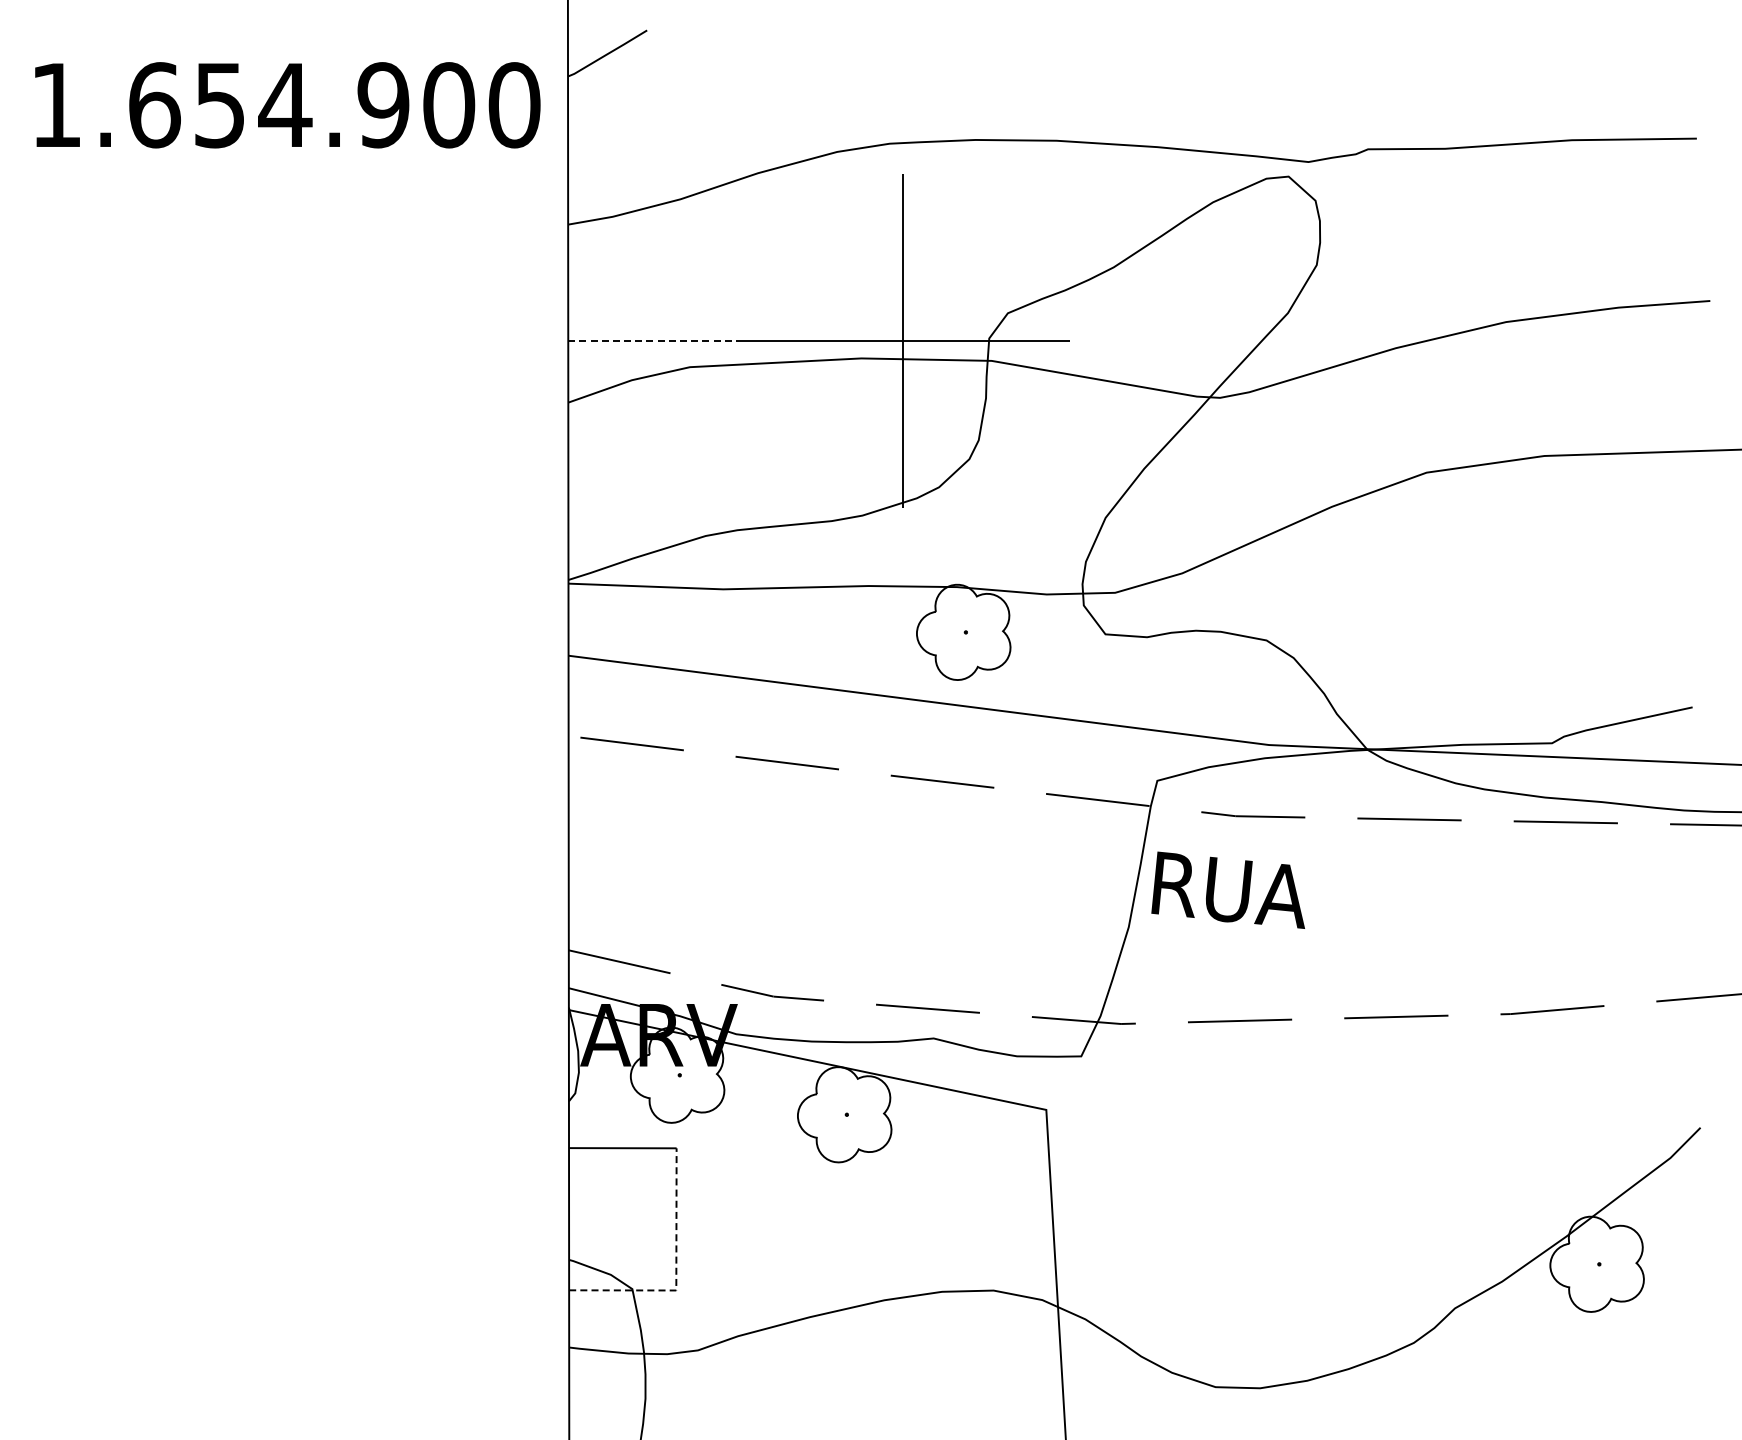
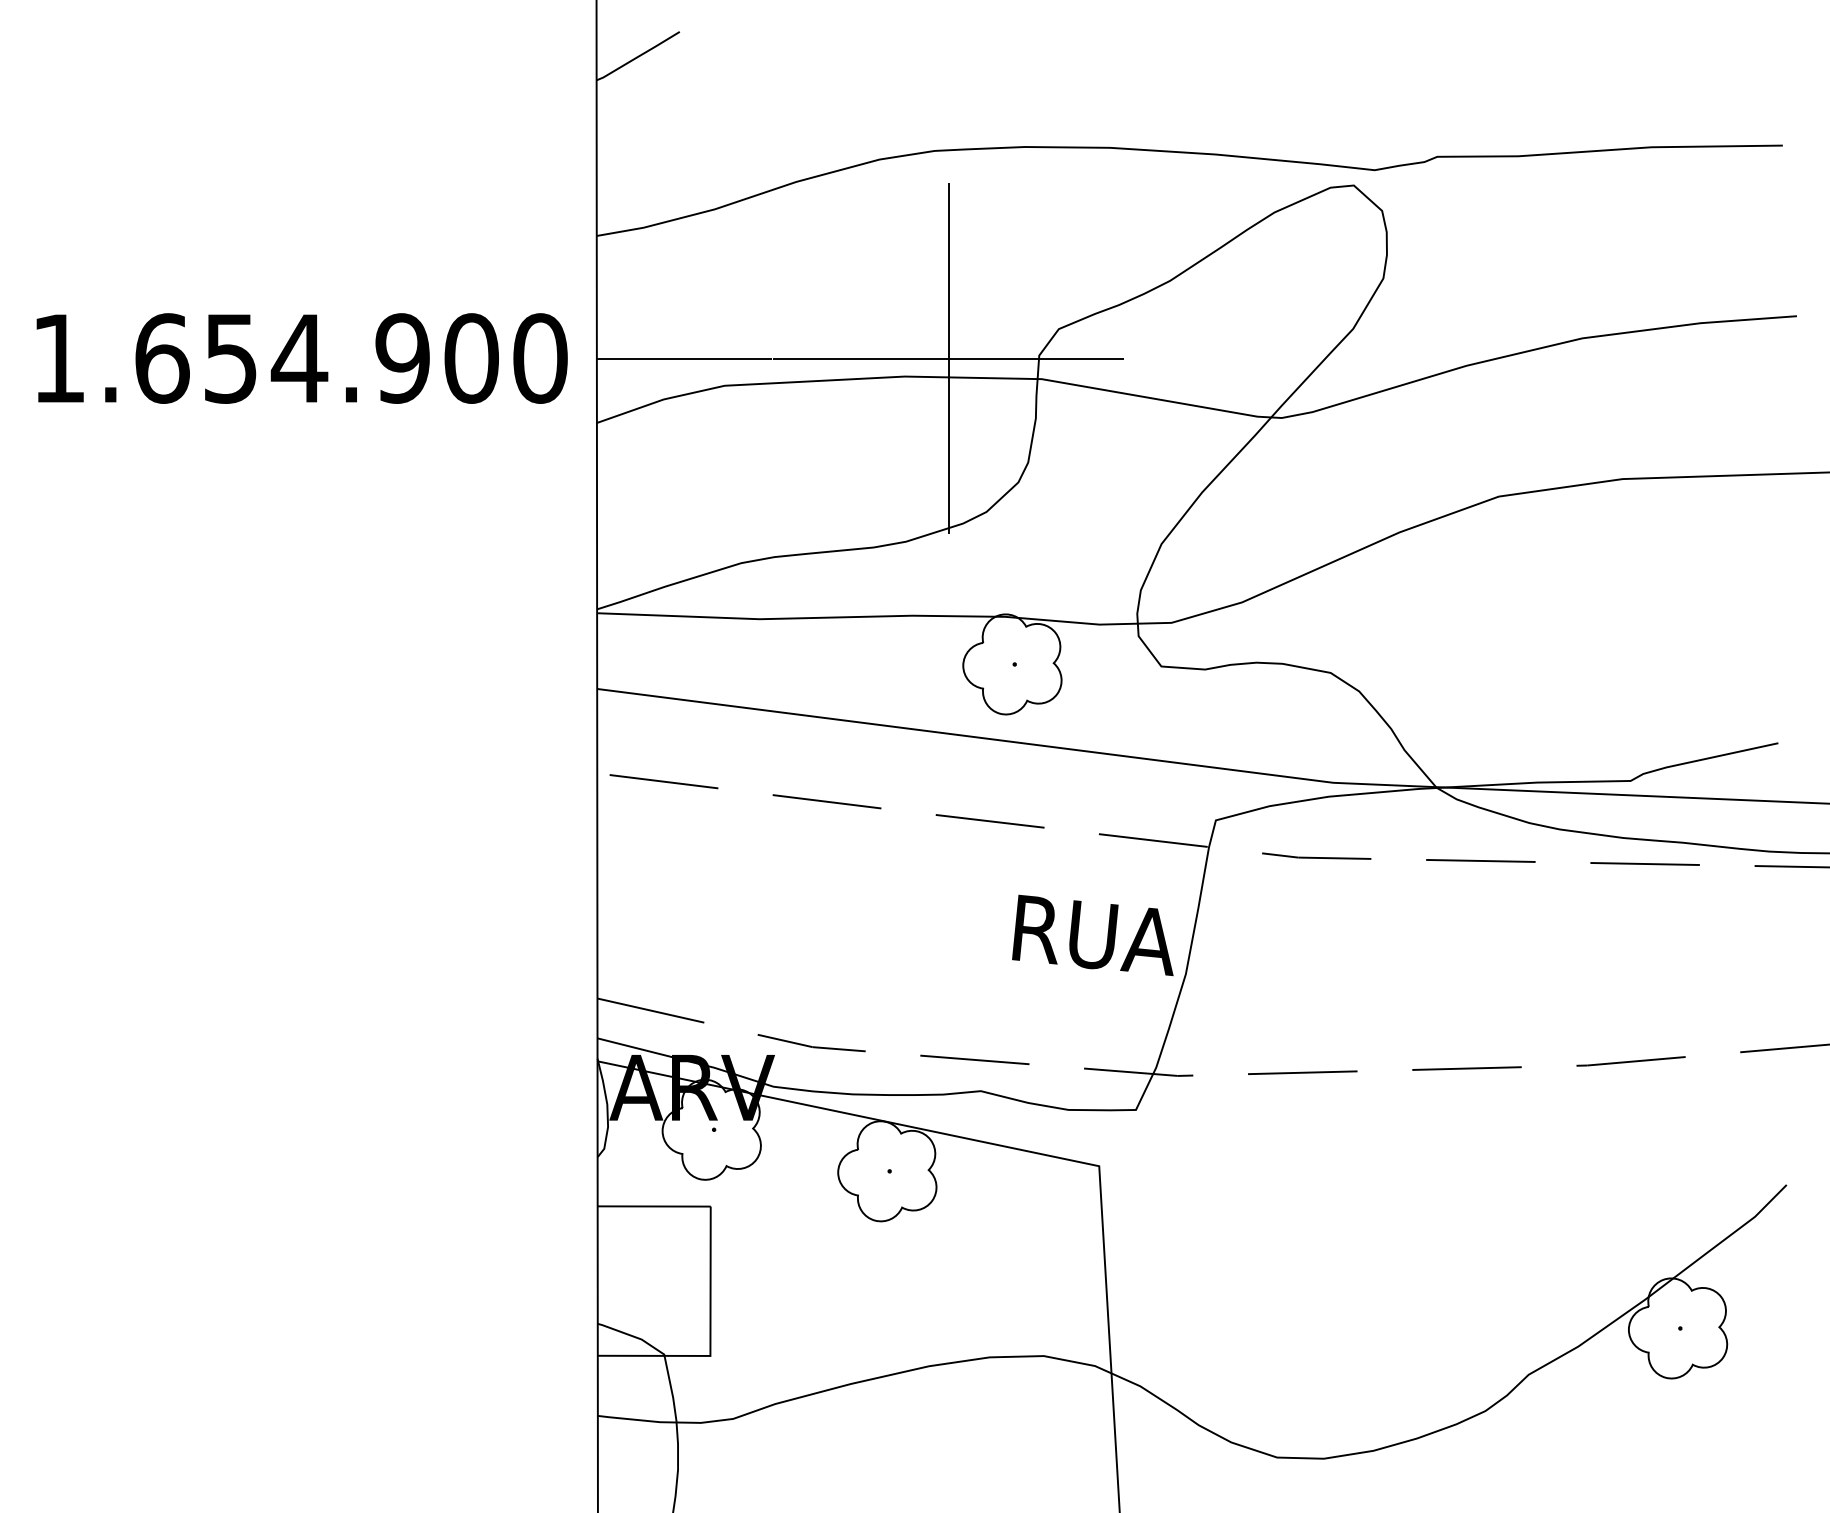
text: (287, 105) -> (301, 358), moved
line: (652, 341) -> (685, 358), dashed -> solid
text: (1227, 889) -> (1092, 934), moved
line: (676, 1273) -> (710, 1338), dashed -> solid

